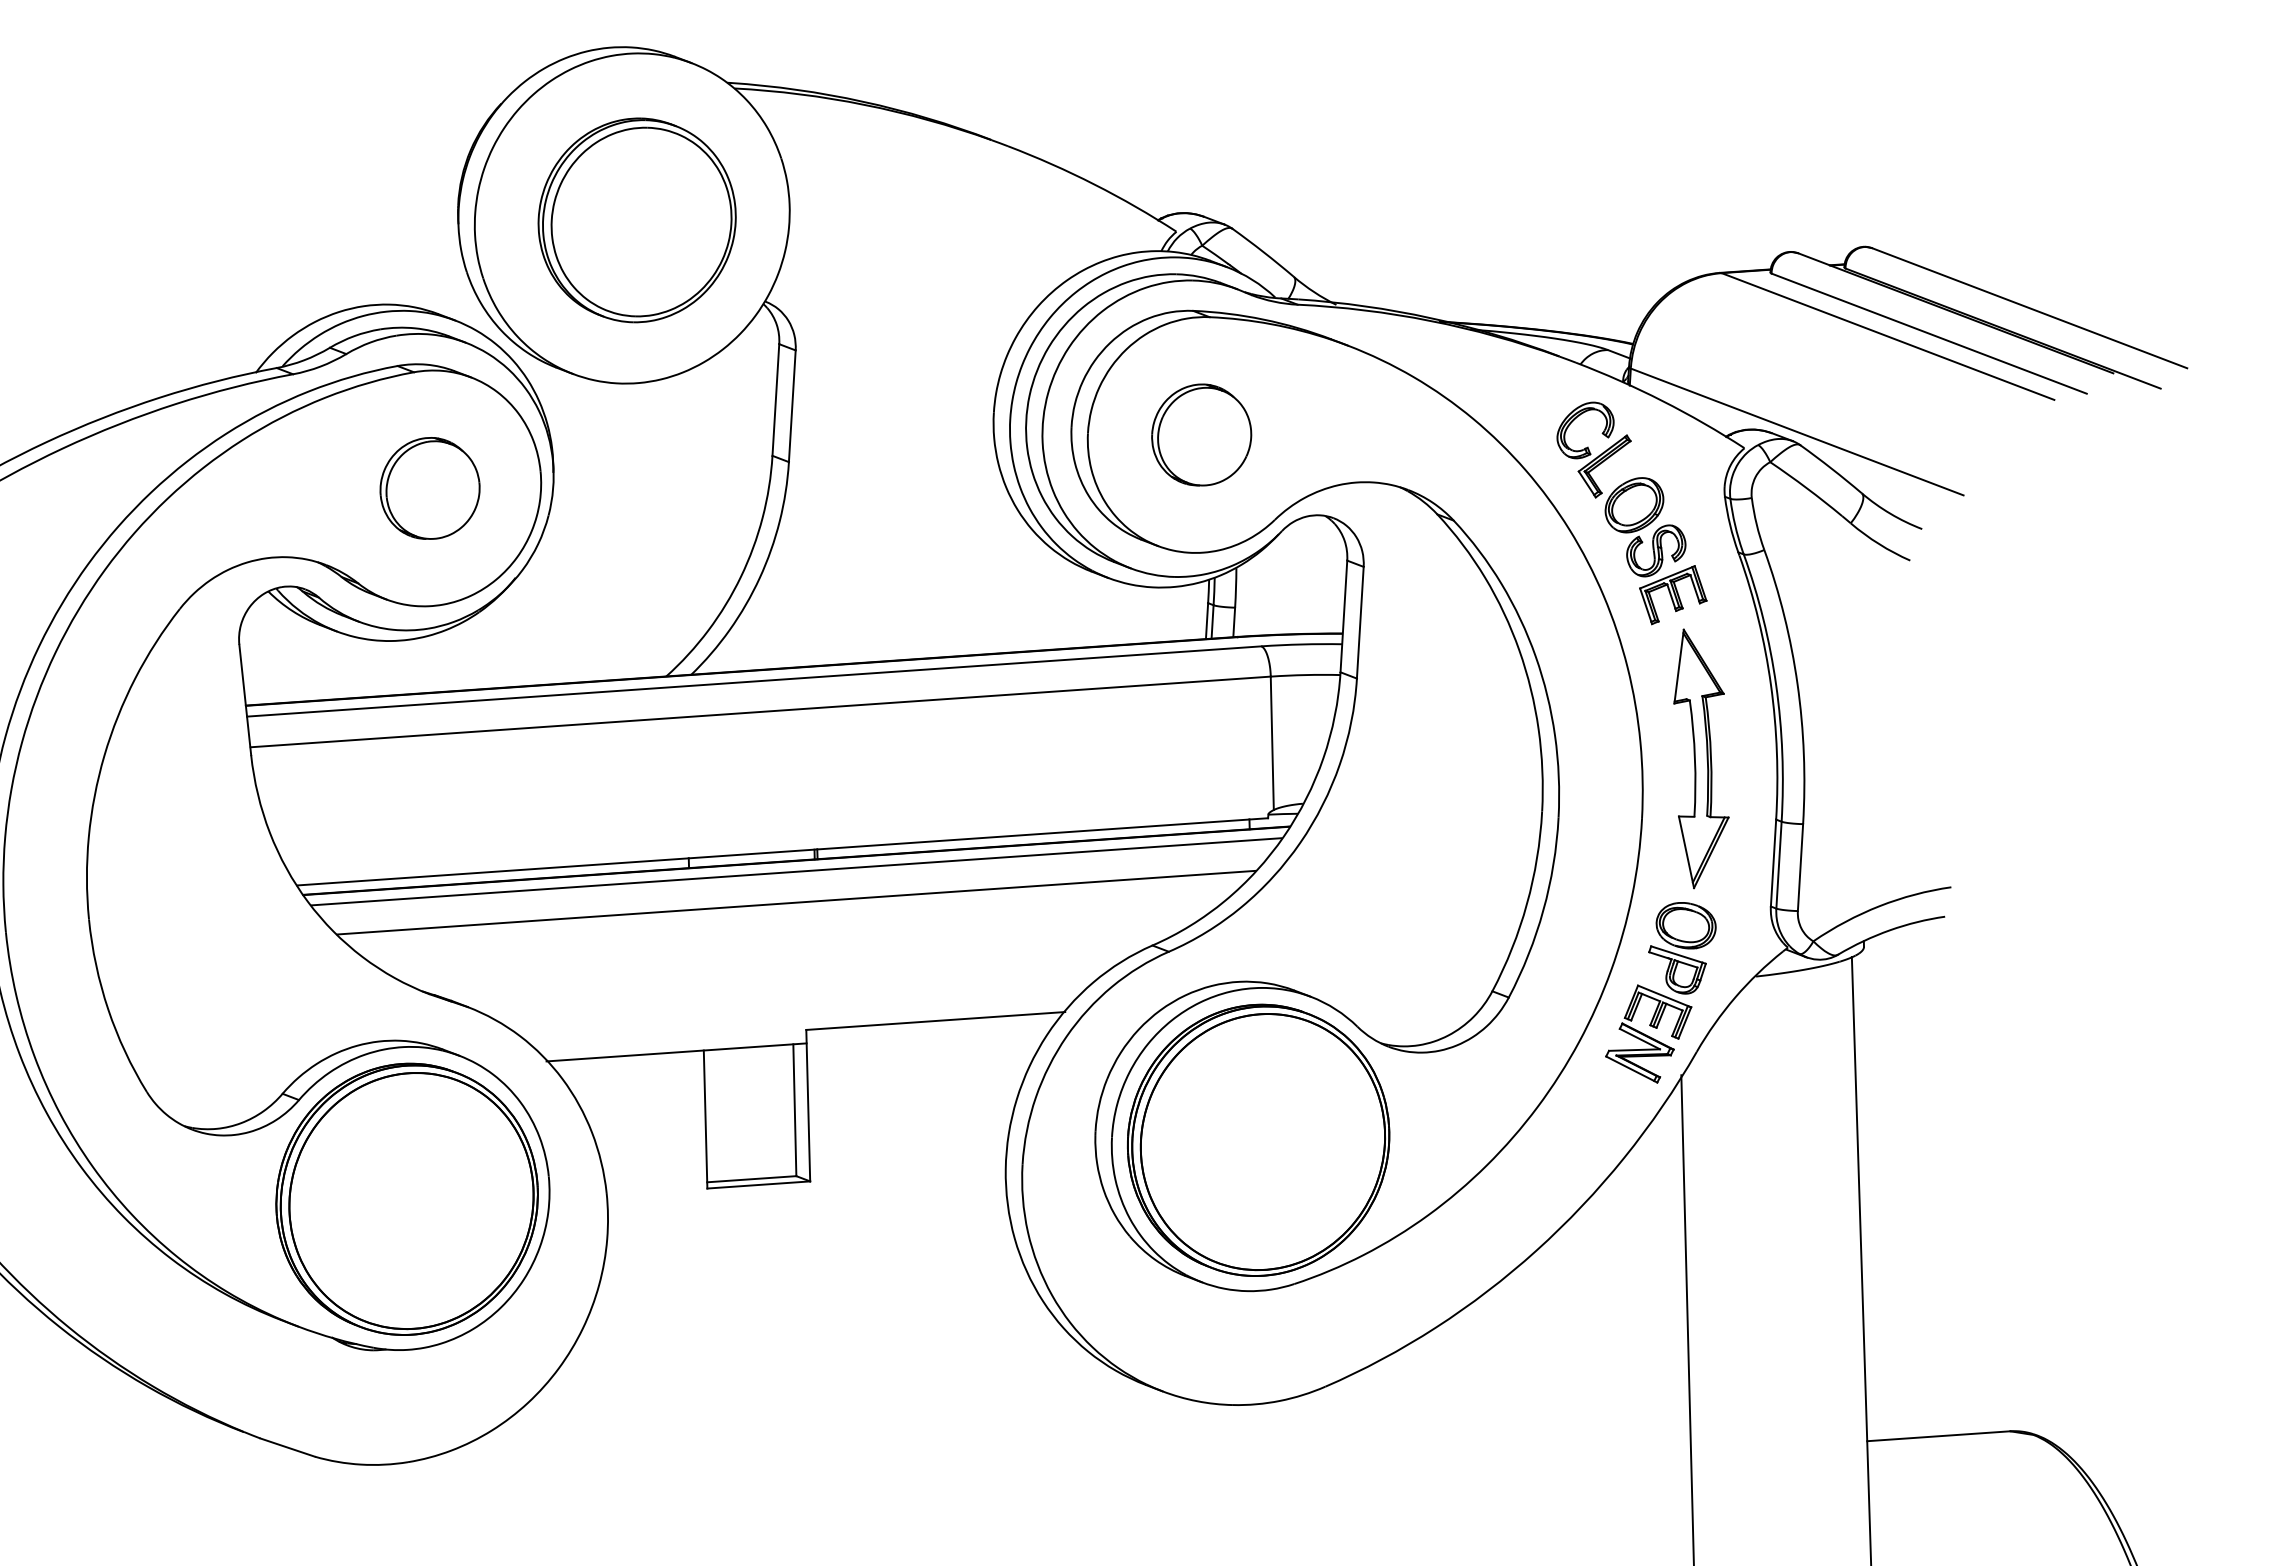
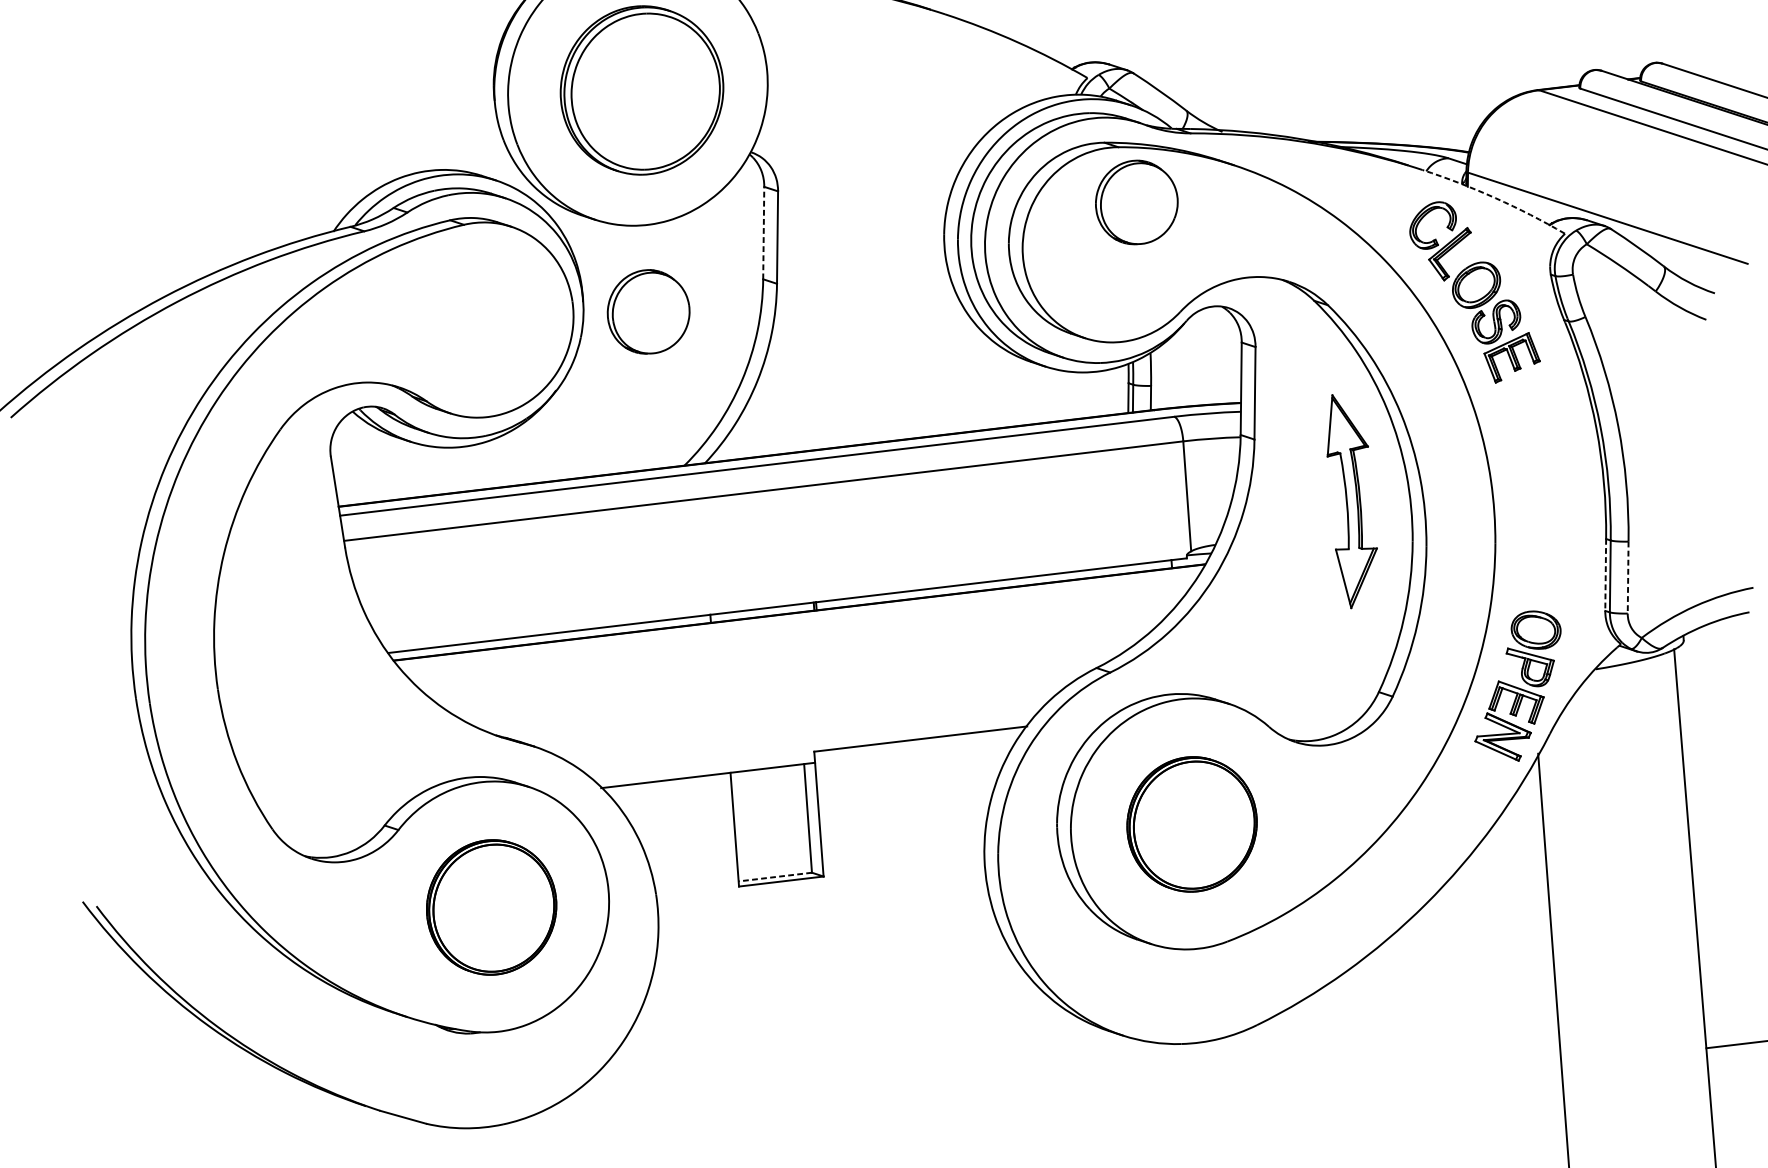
line: (775, 400) -> (763, 233), solid -> dashed
arc: (1662, 400) -> (1495, 197), solid -> dashed
part: (1201, 434) -> (1136, 202), moved
part: (429, 488) -> (648, 311), moved
part: (1701, 758) -> (1352, 500), moved
line: (1773, 863) -> (1605, 575), solid -> dashed
line: (1800, 867) -> (1628, 577), solid -> dashed
line: (796, 871) -> (799, 621), removed
line: (796, 902) -> (801, 646), removed
part: (1258, 1139) -> (1191, 823), size x0.6
line: (751, 1179) -> (775, 877), solid -> dashed
part: (406, 1198) -> (491, 906), size x0.6

